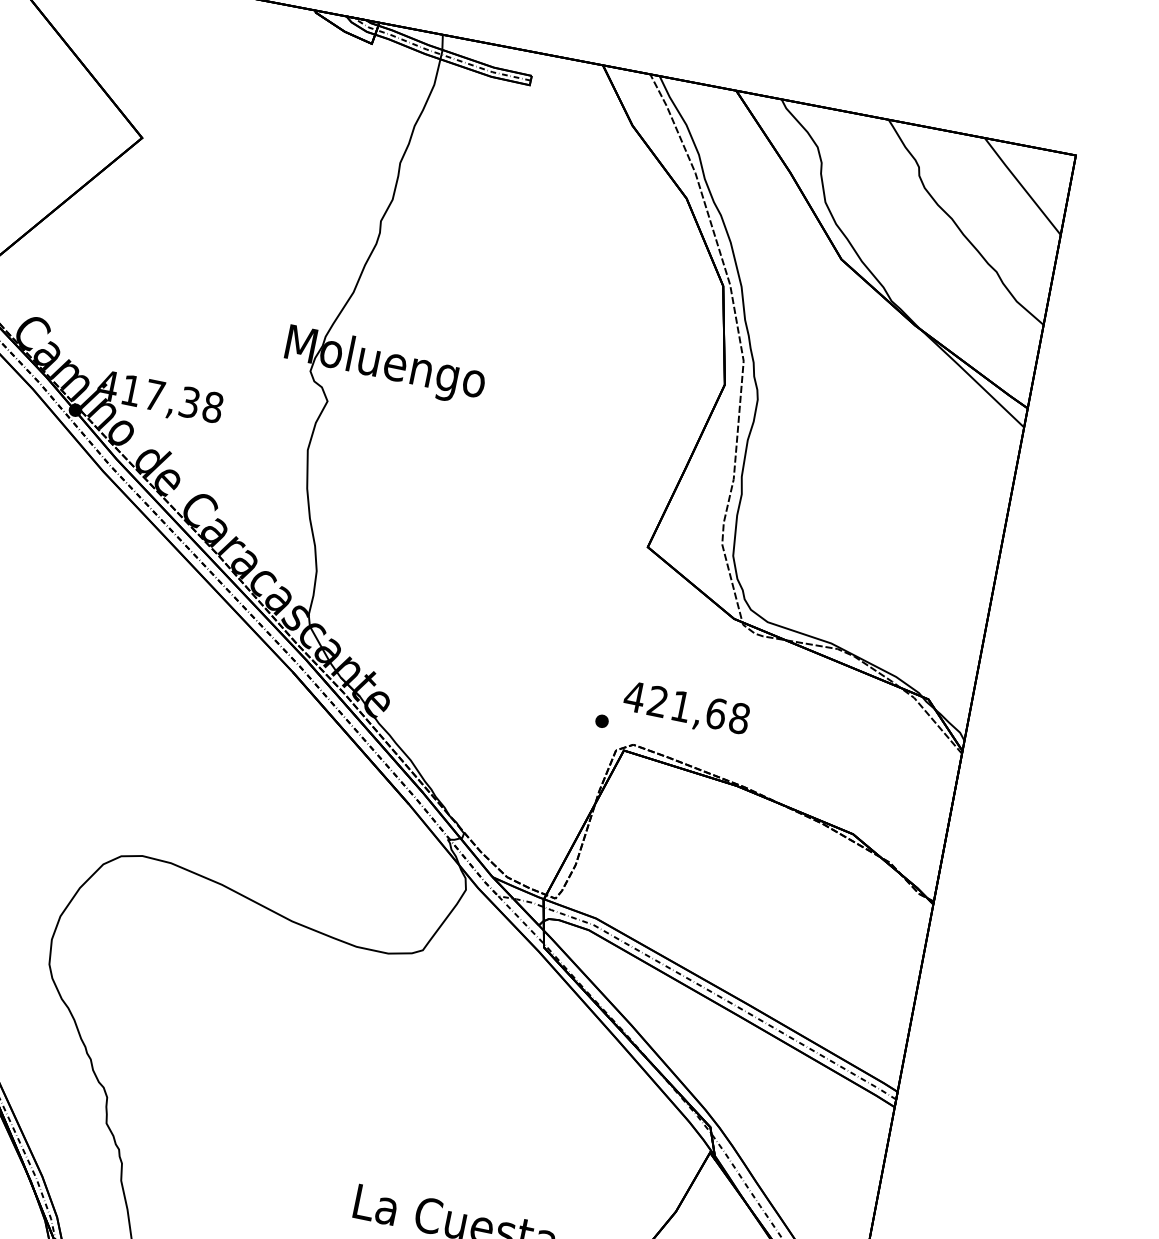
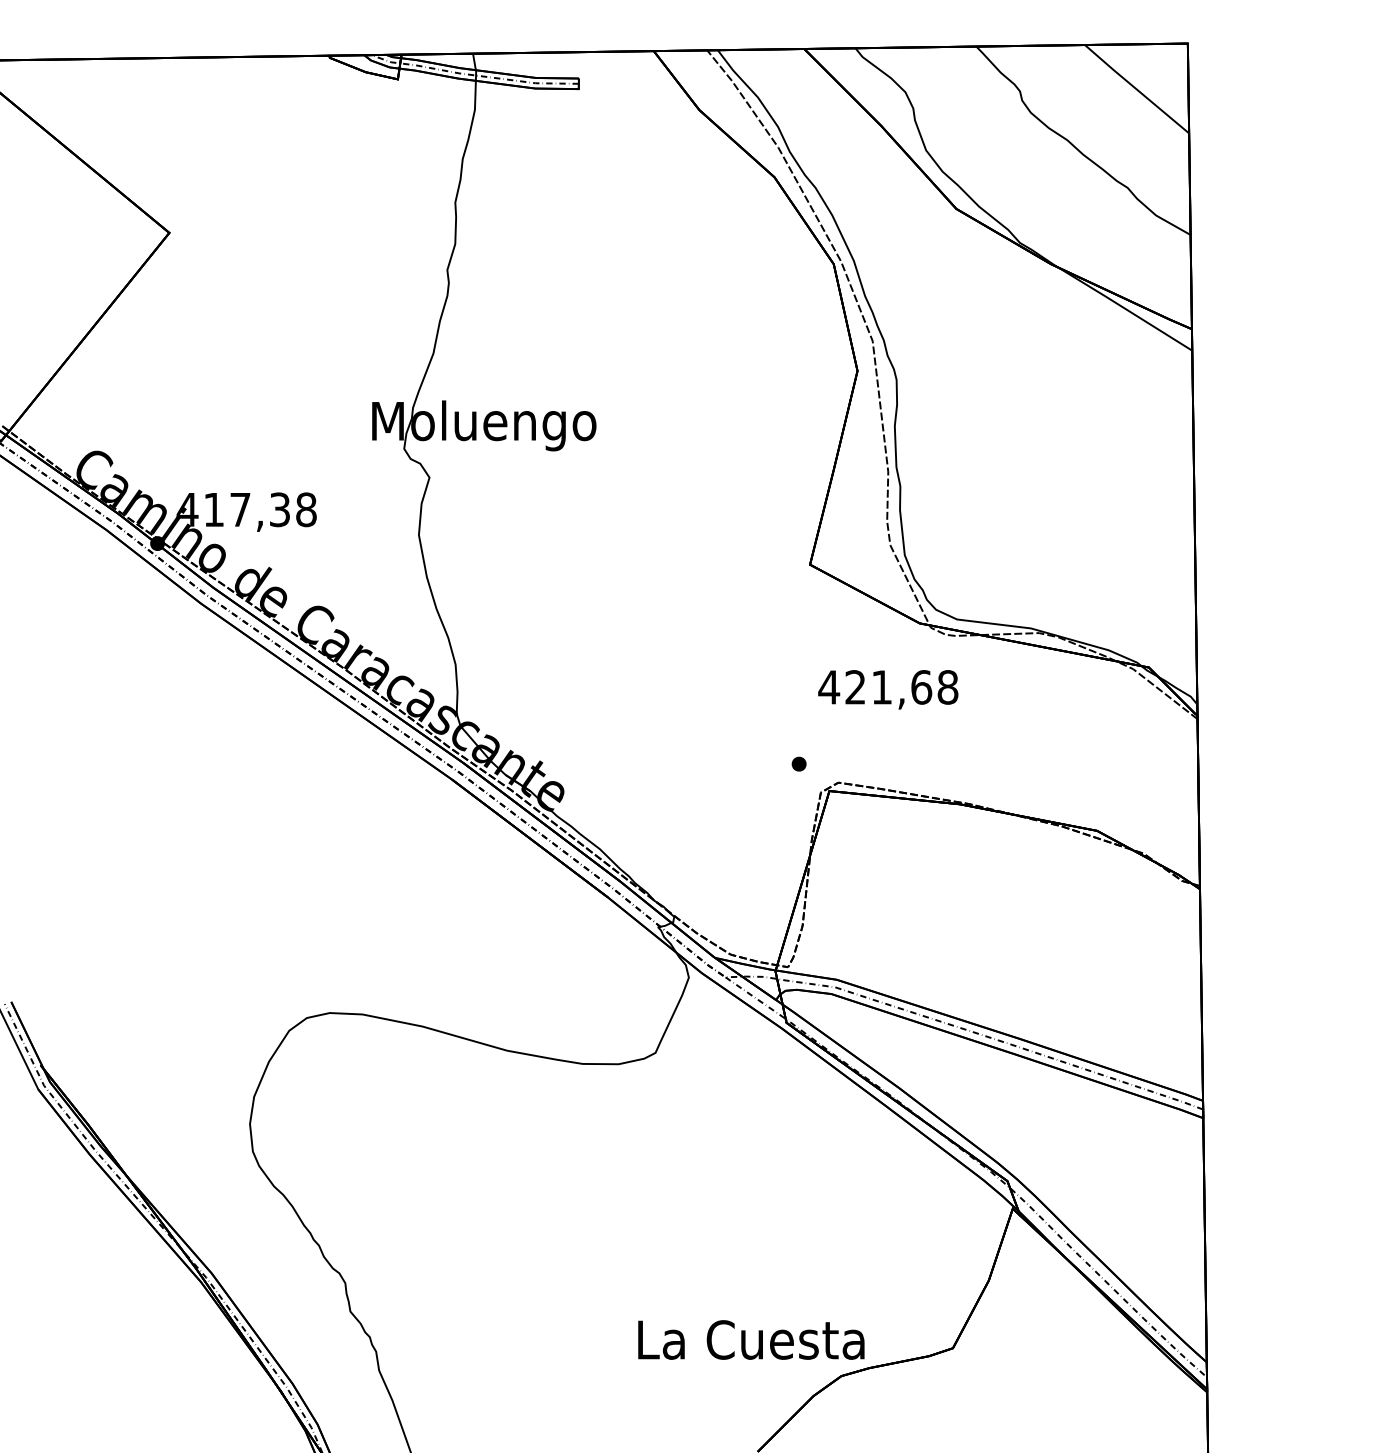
text: (686, 709) -> (888, 689), moved

